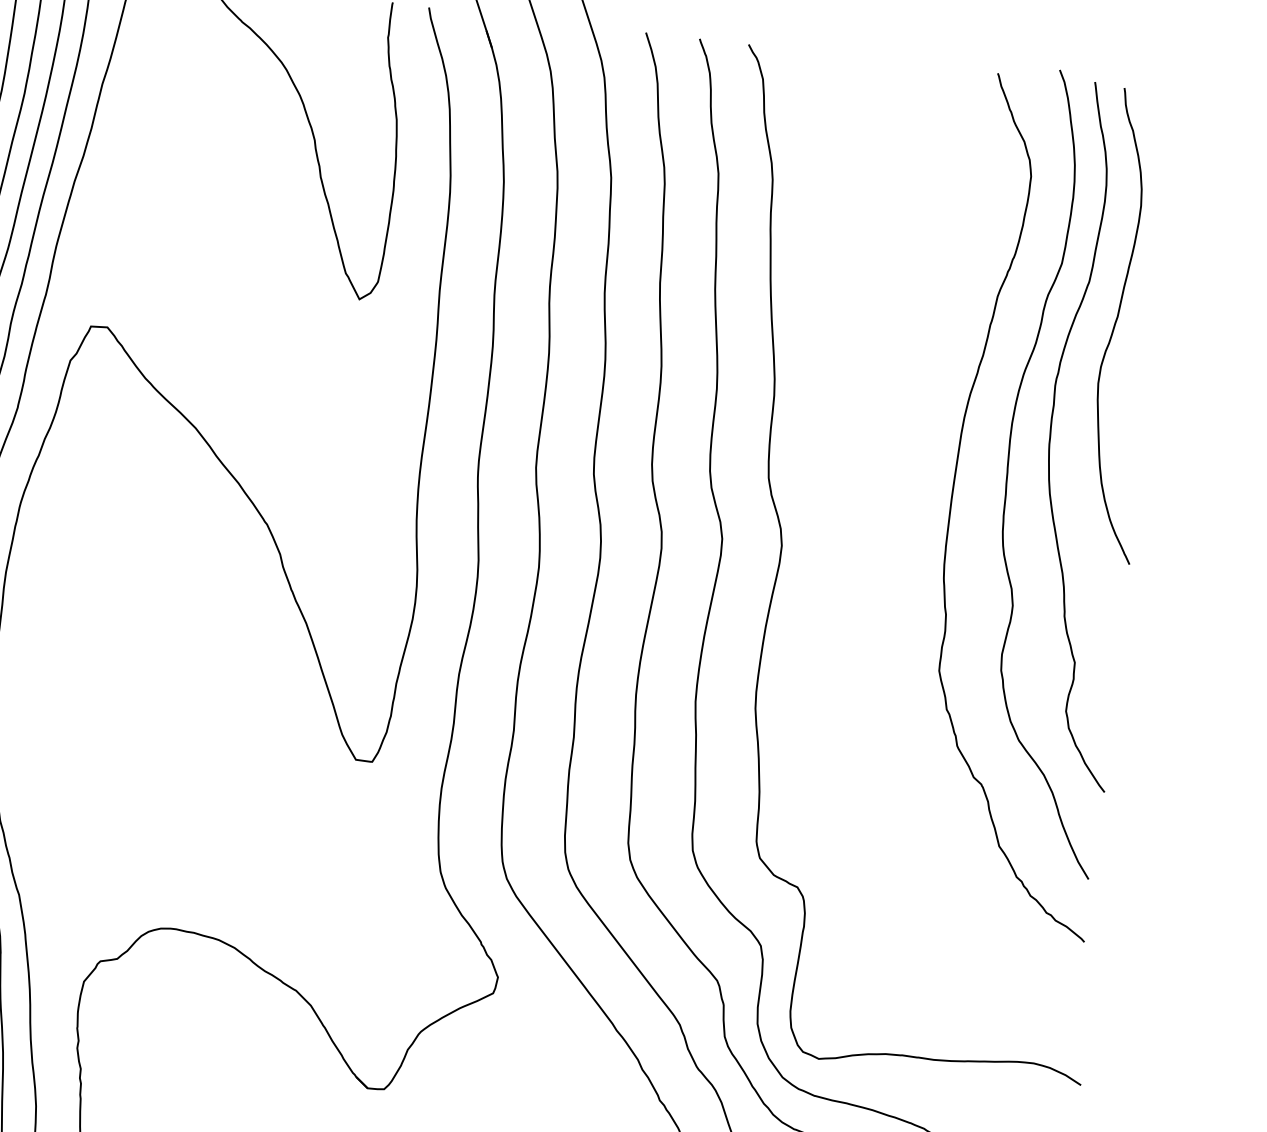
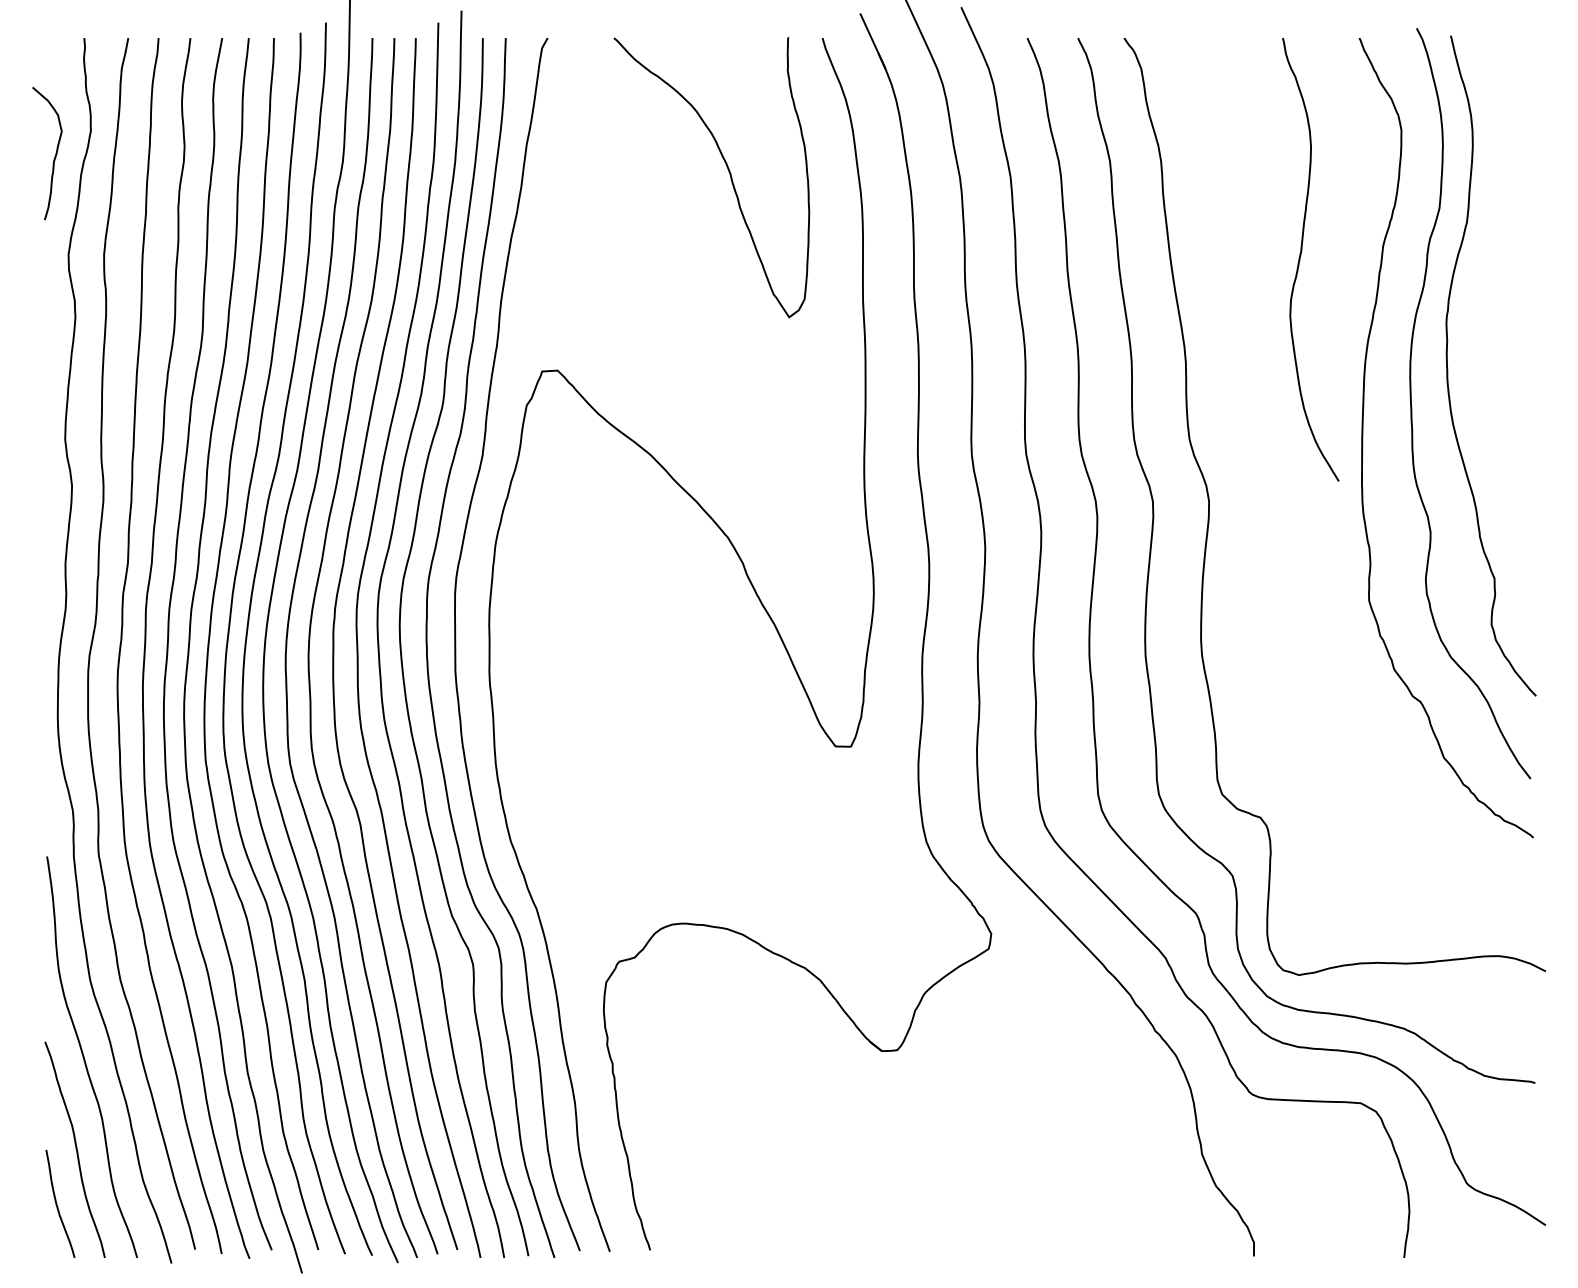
curve: (1117, 320) -> (1301, 255), moved

